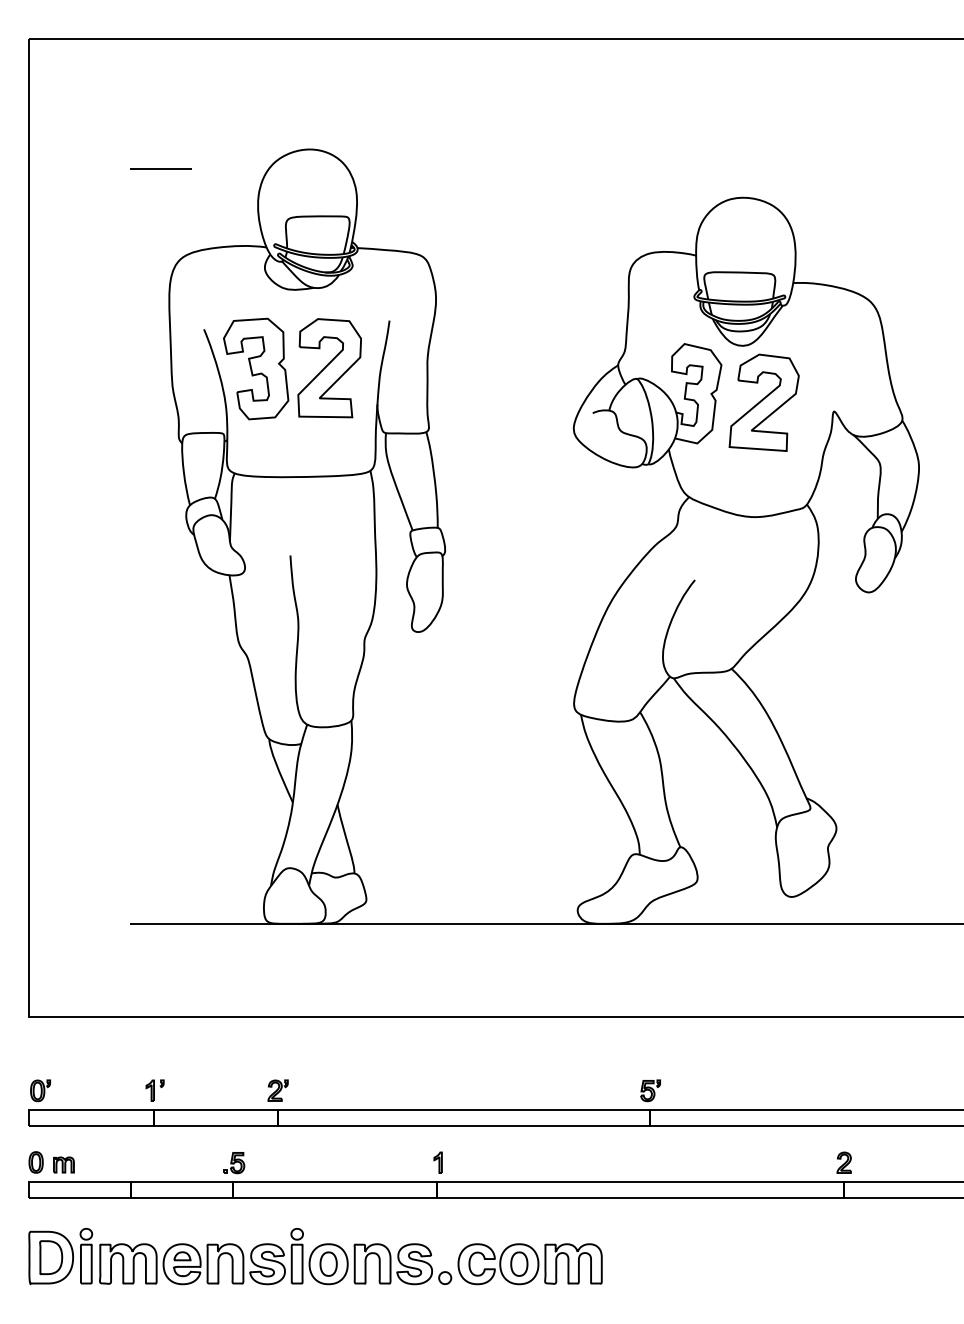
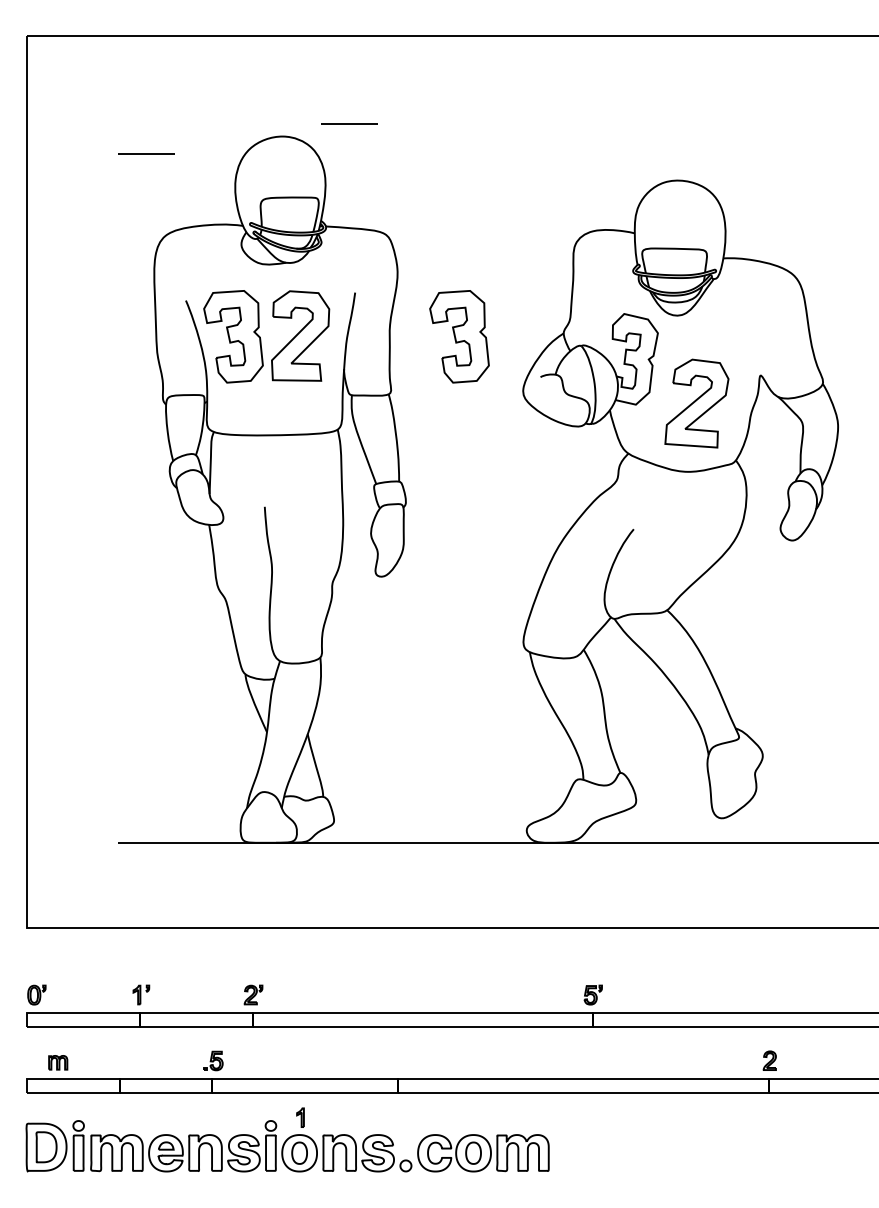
line: (383, 135) -> (349, 123), added
part: (503, 368) -> (459, 336), added
part: (763, 402) -> (696, 403), moved
part: (35, 1162) -> (32, 1060), removed
part: (438, 1162) -> (300, 1117), moved

